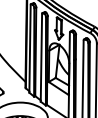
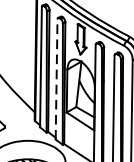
line: (41, 57) -> (56, 78), solid -> dashed

